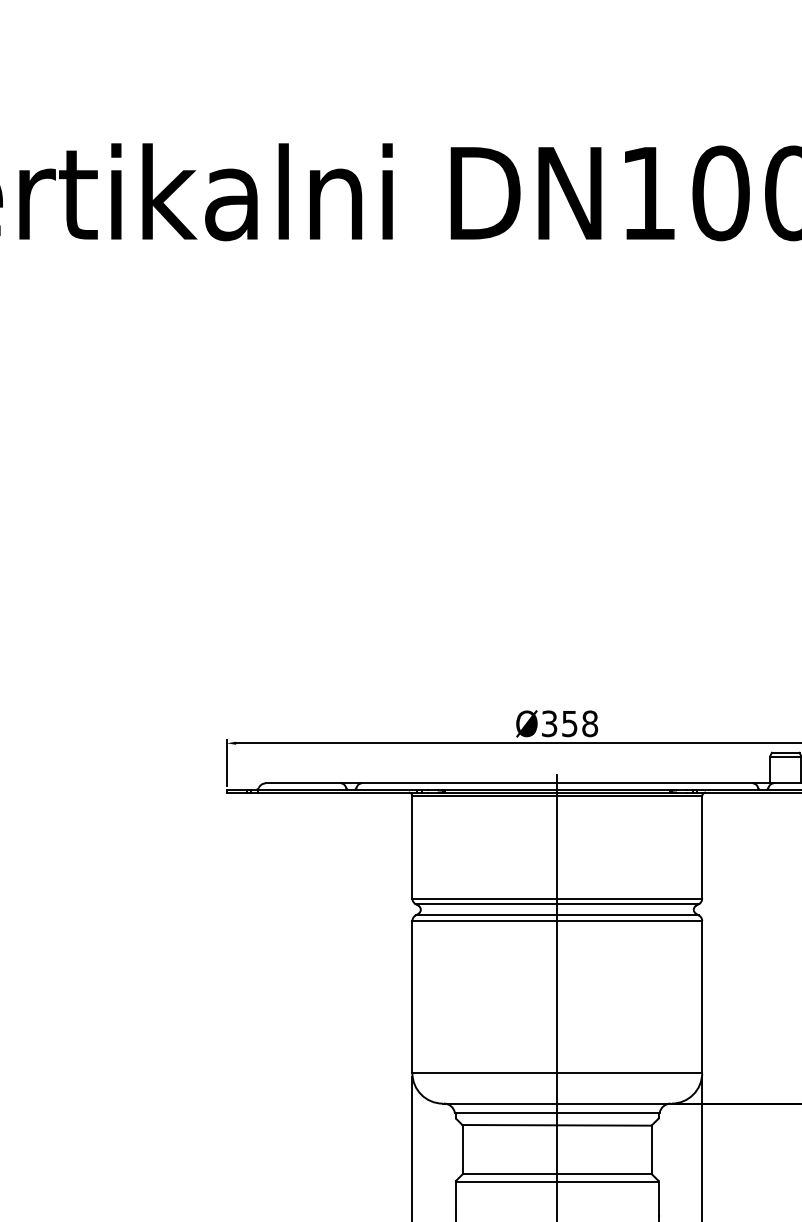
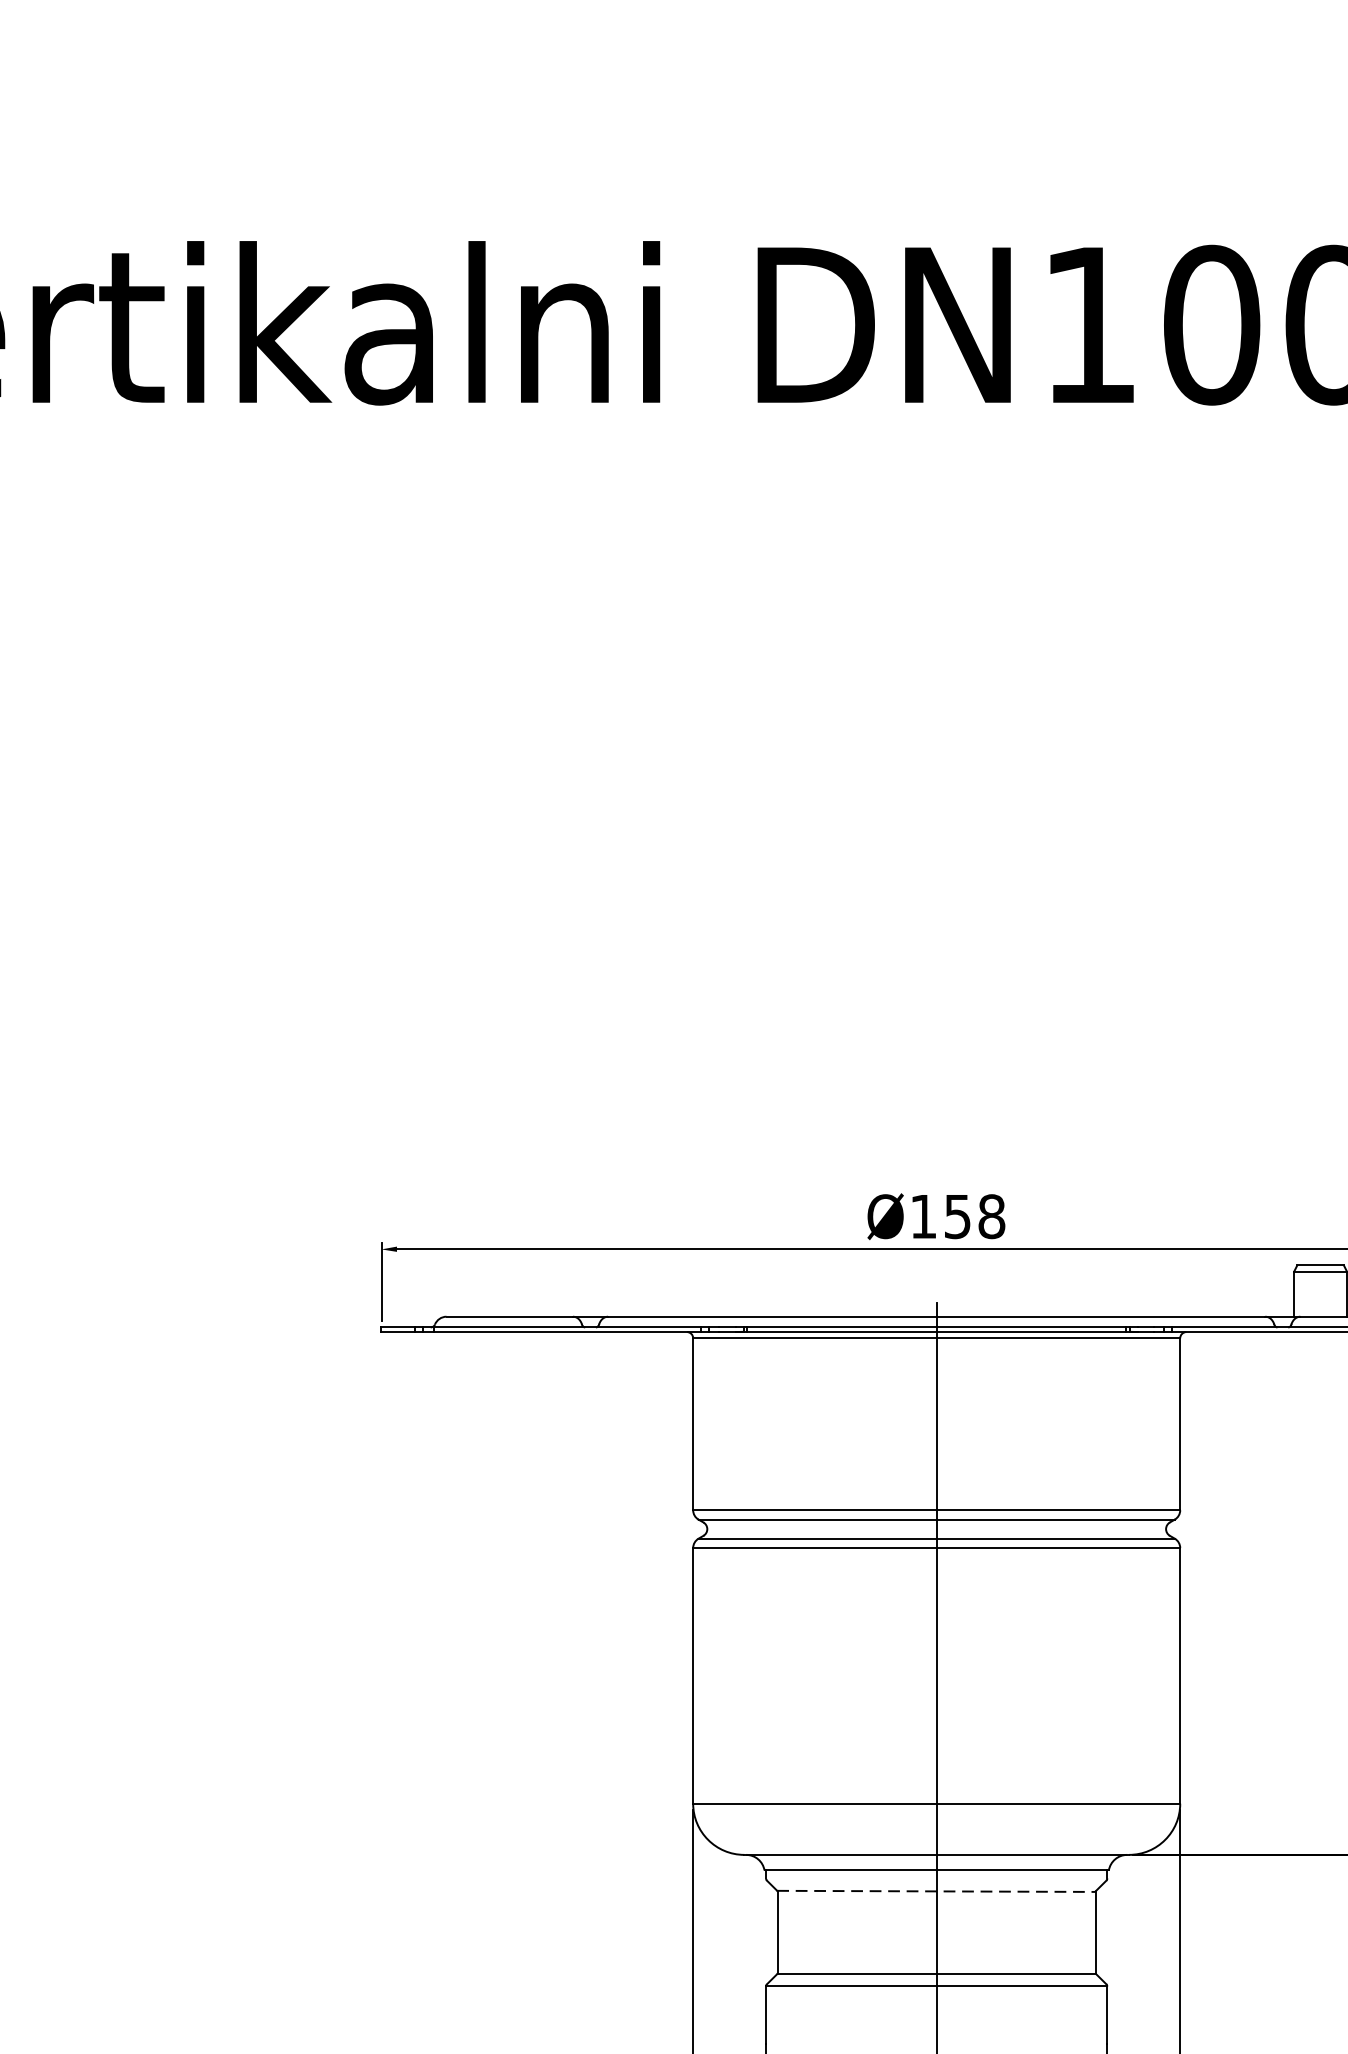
text: (549, 723) -> (923, 1216), Ø358 -> Ø158
line: (557, 1125) -> (937, 1891), solid -> dashed

